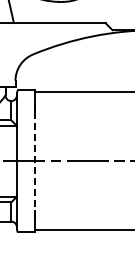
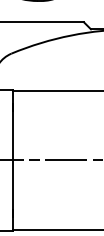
line: (34, 161) -> (12, 160), dashed -> solid

